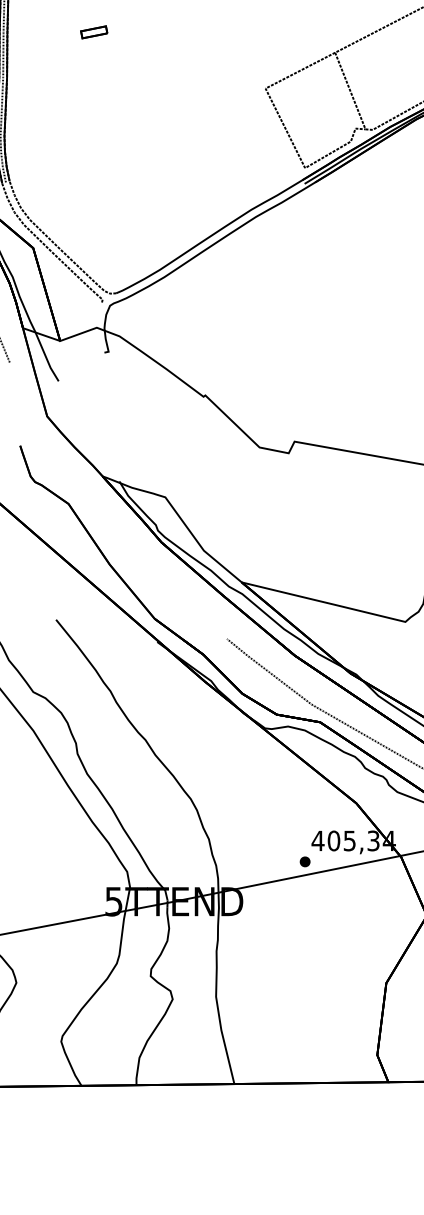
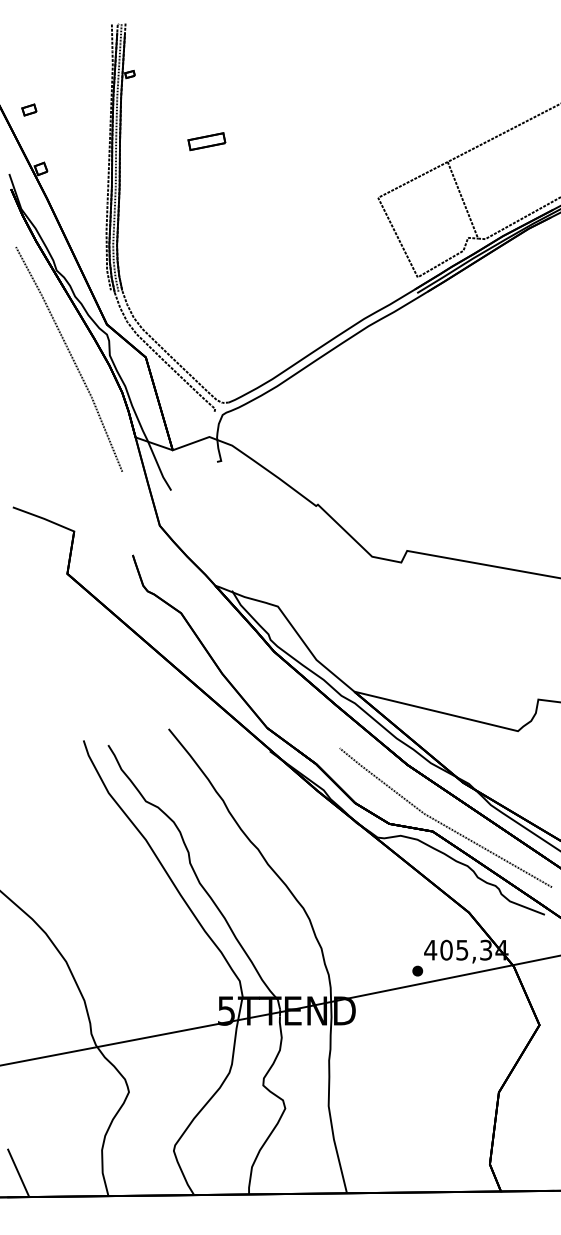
part: (93, 32) -> (206, 141), size x1.4

